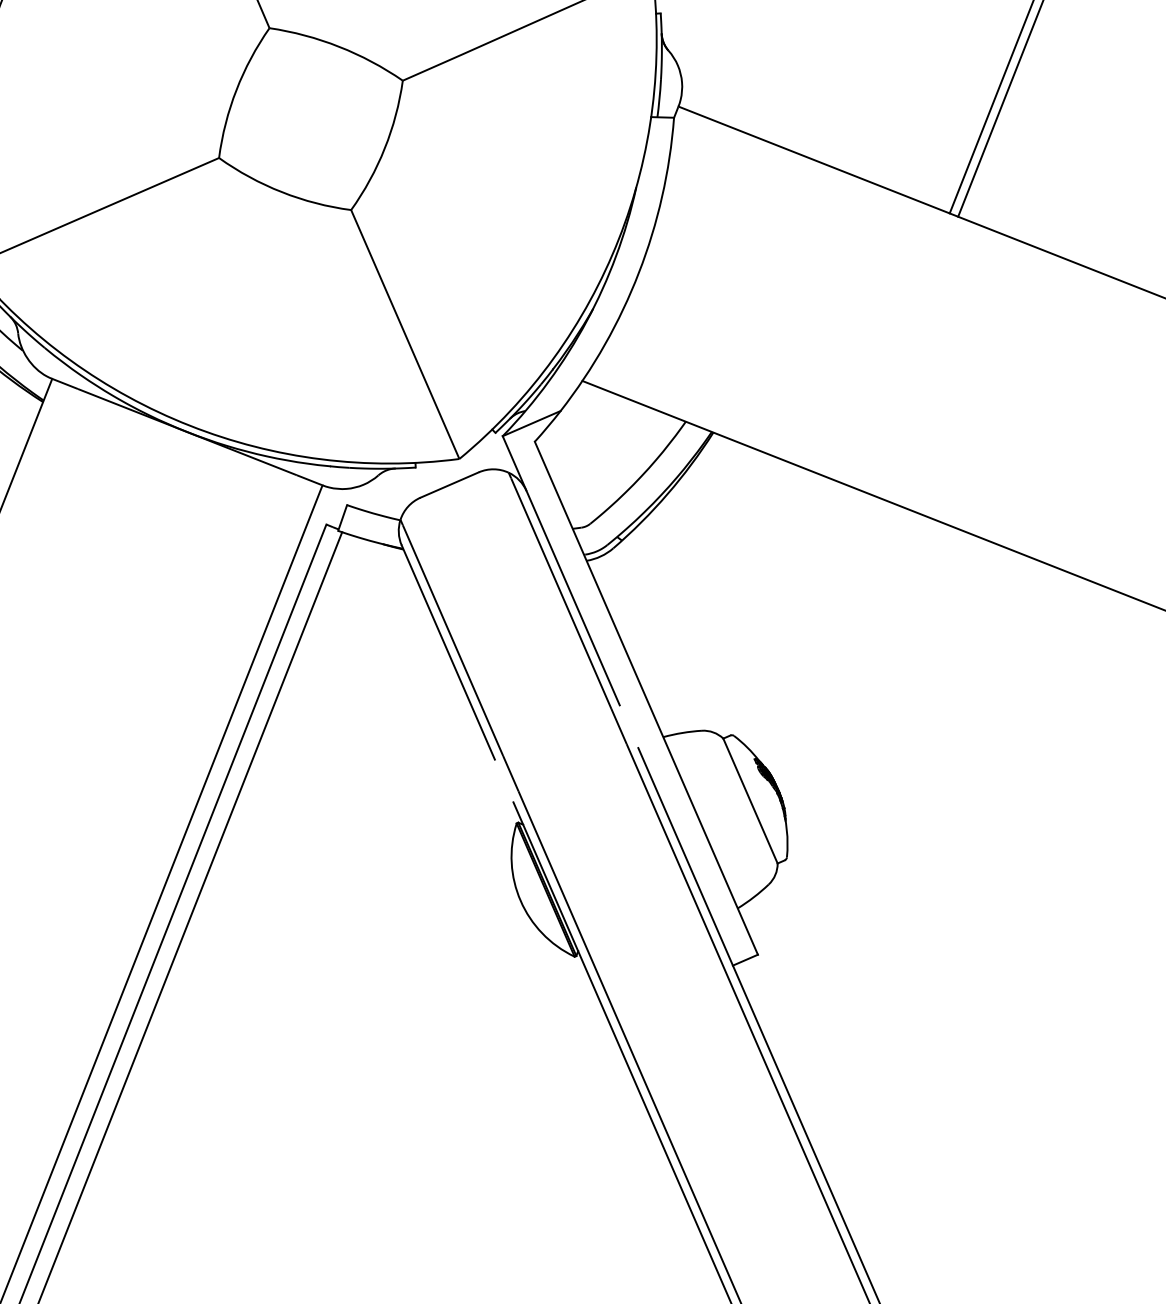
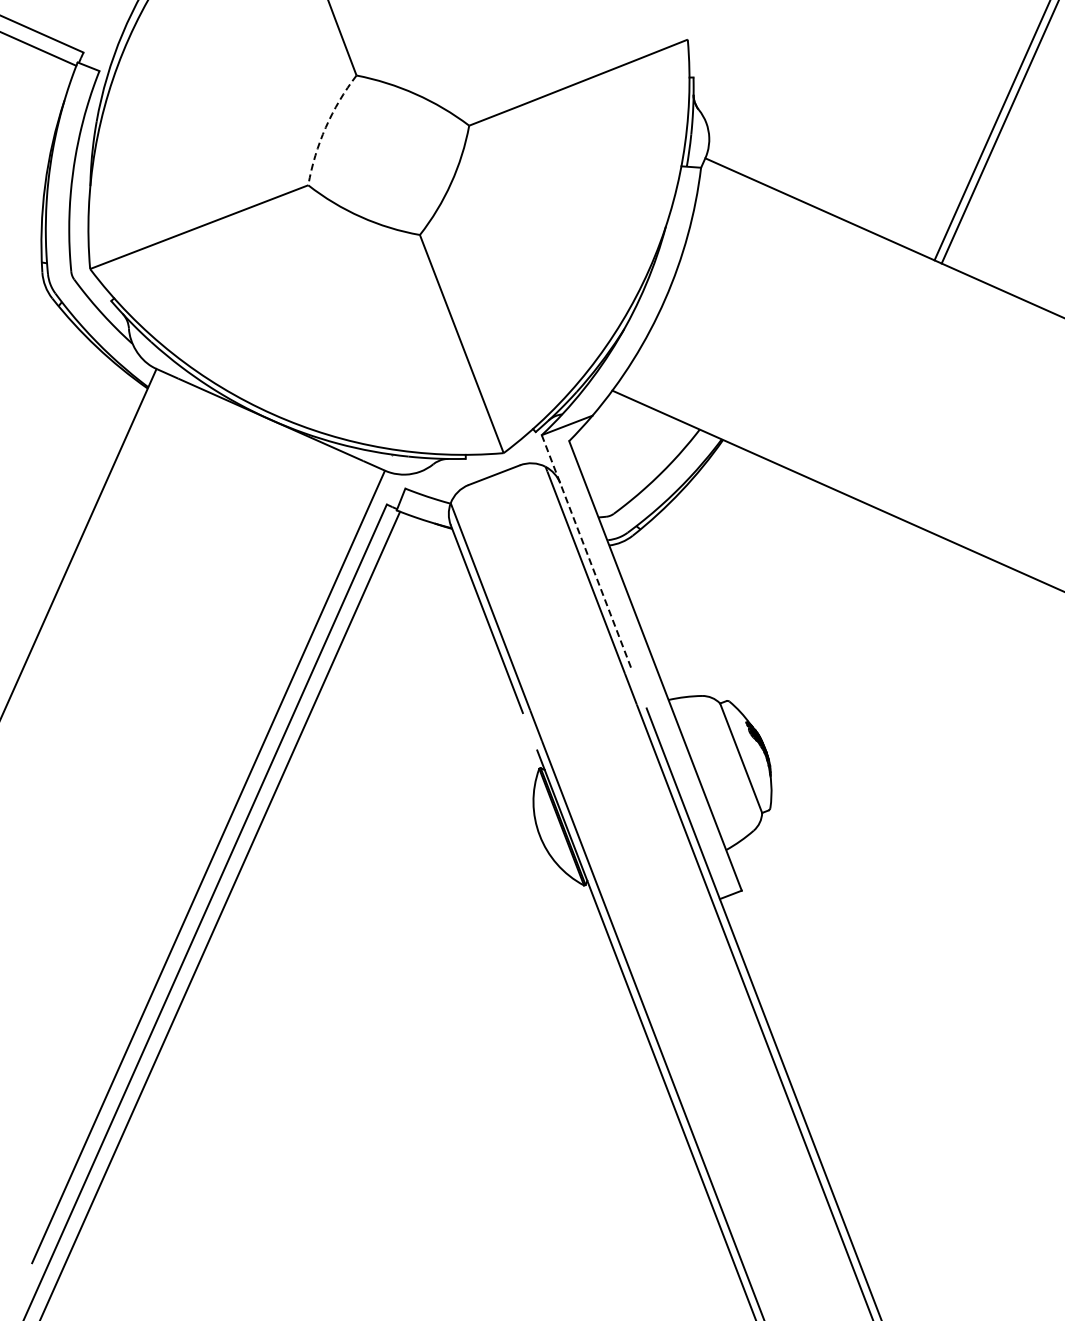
arc: (236, 90) -> (325, 127), solid -> dashed
line: (561, 571) -> (587, 553), solid -> dashed

